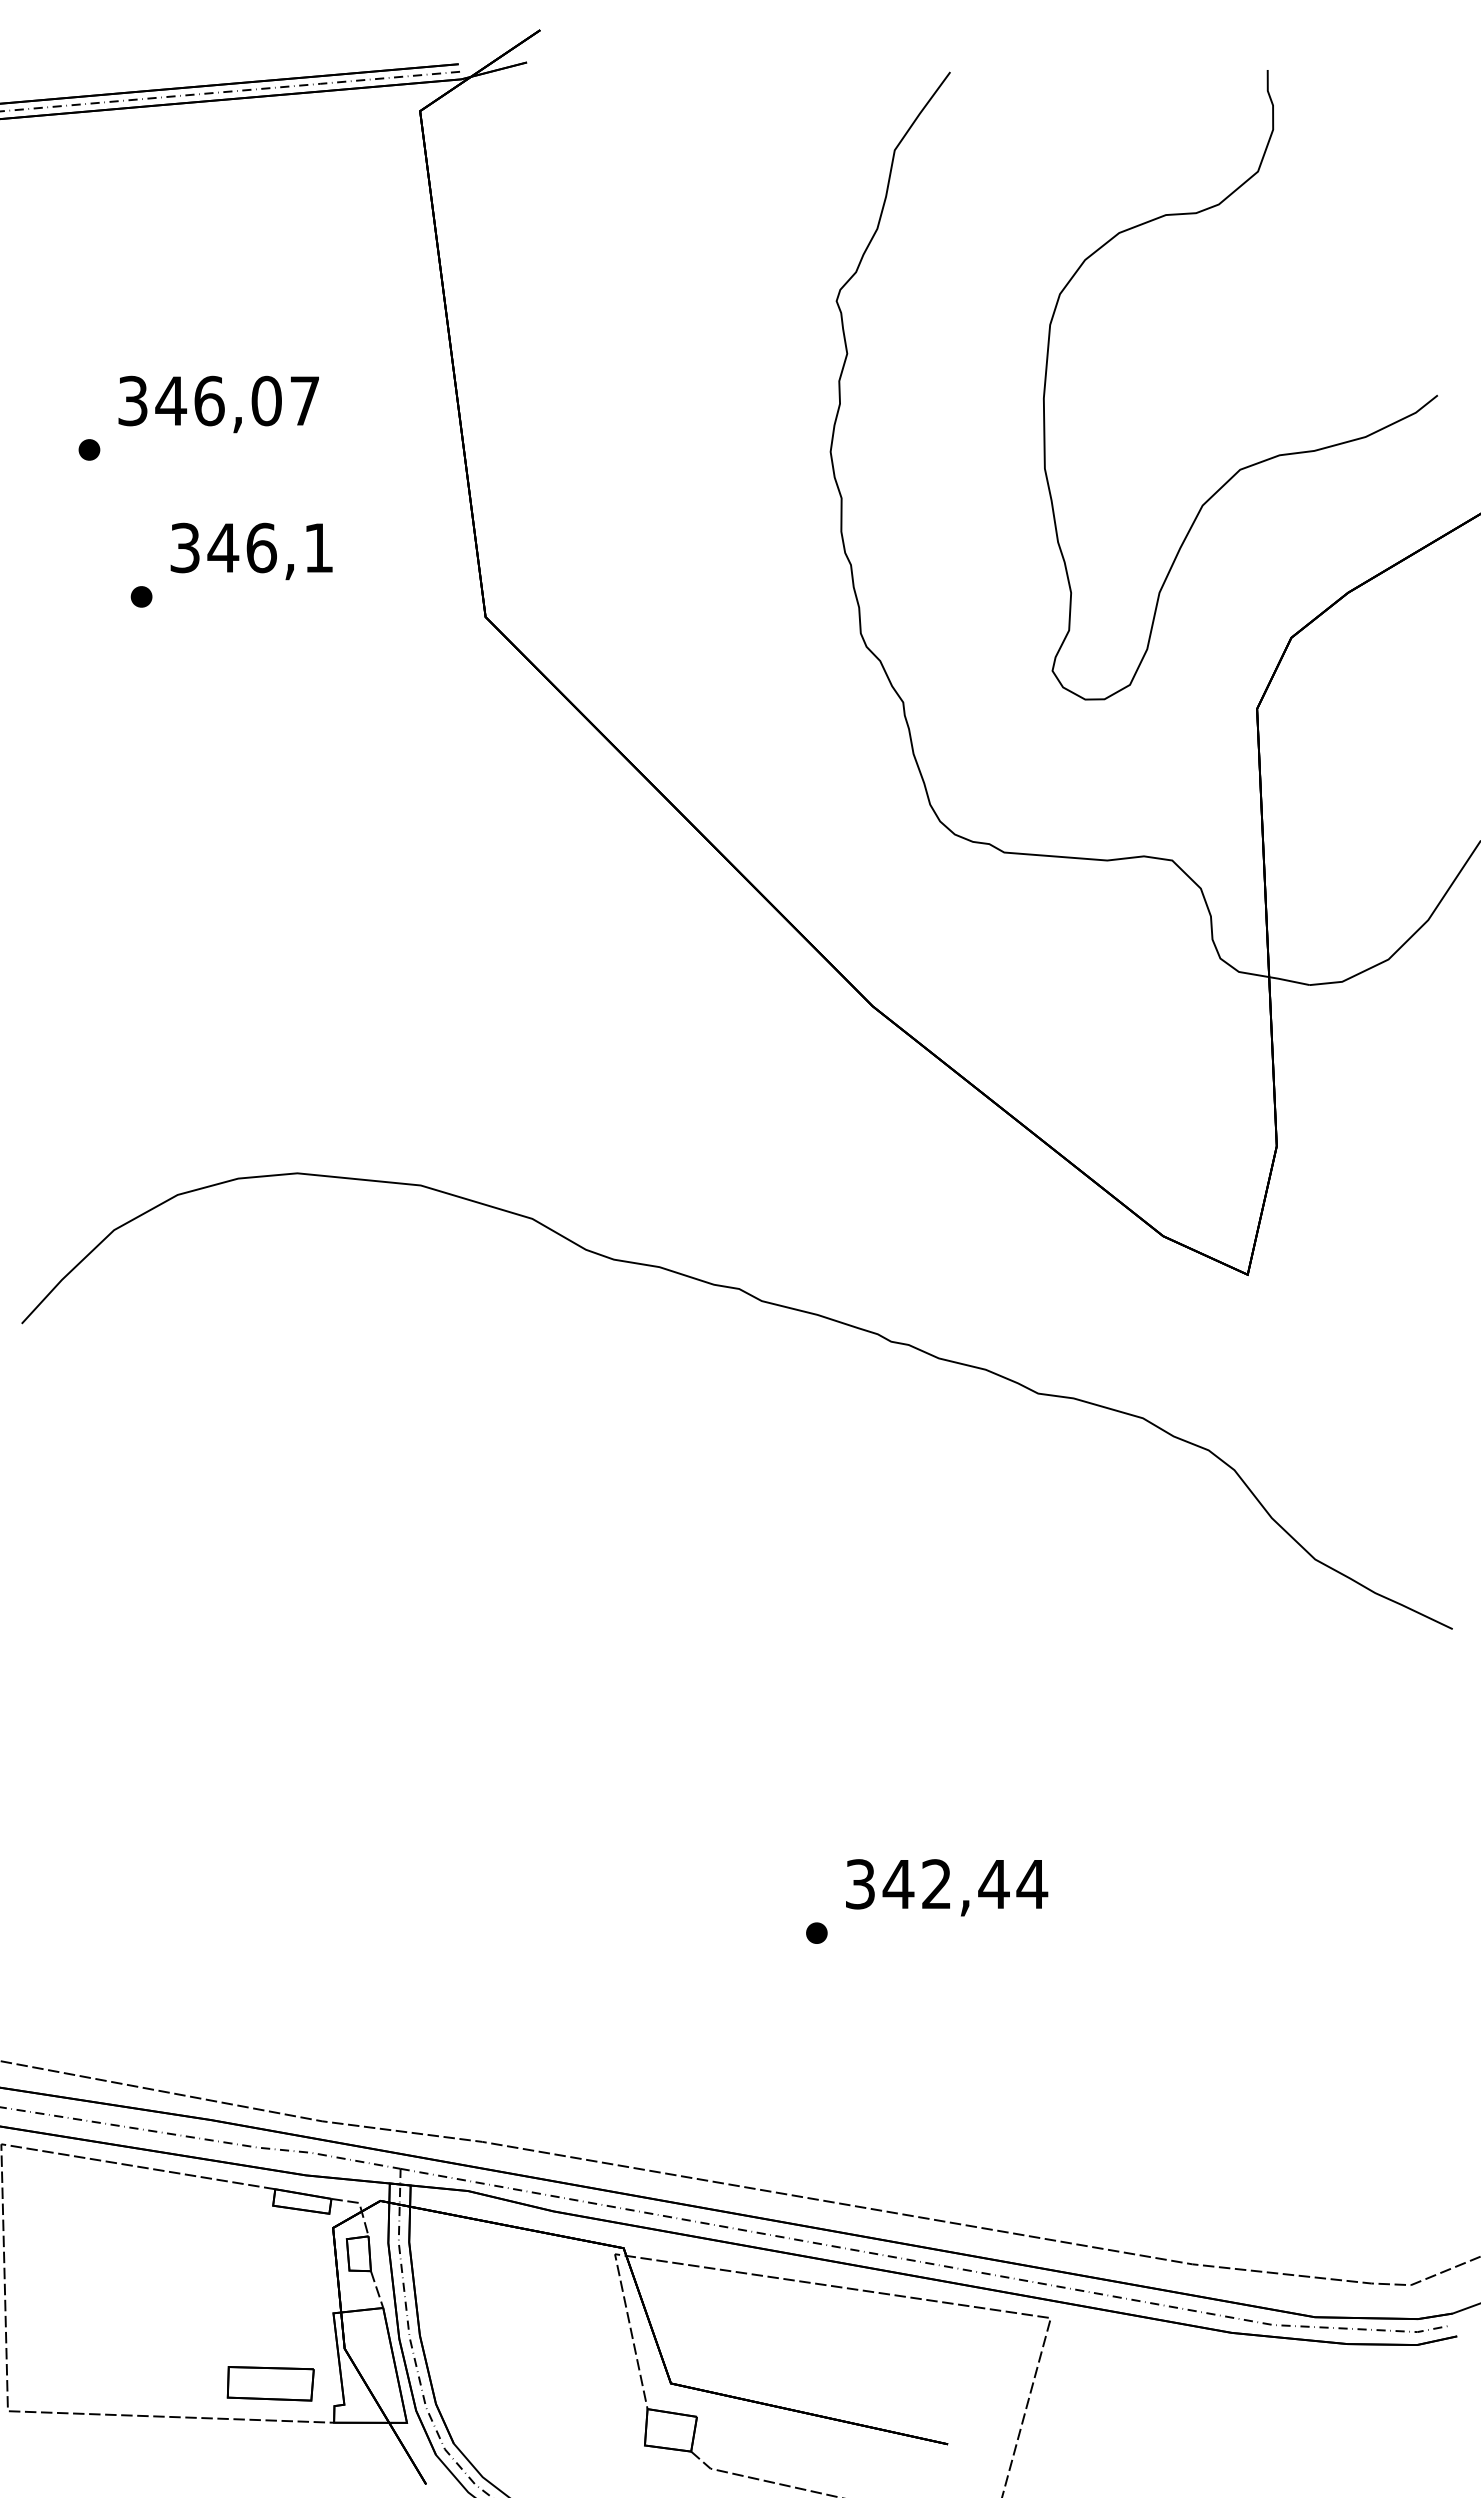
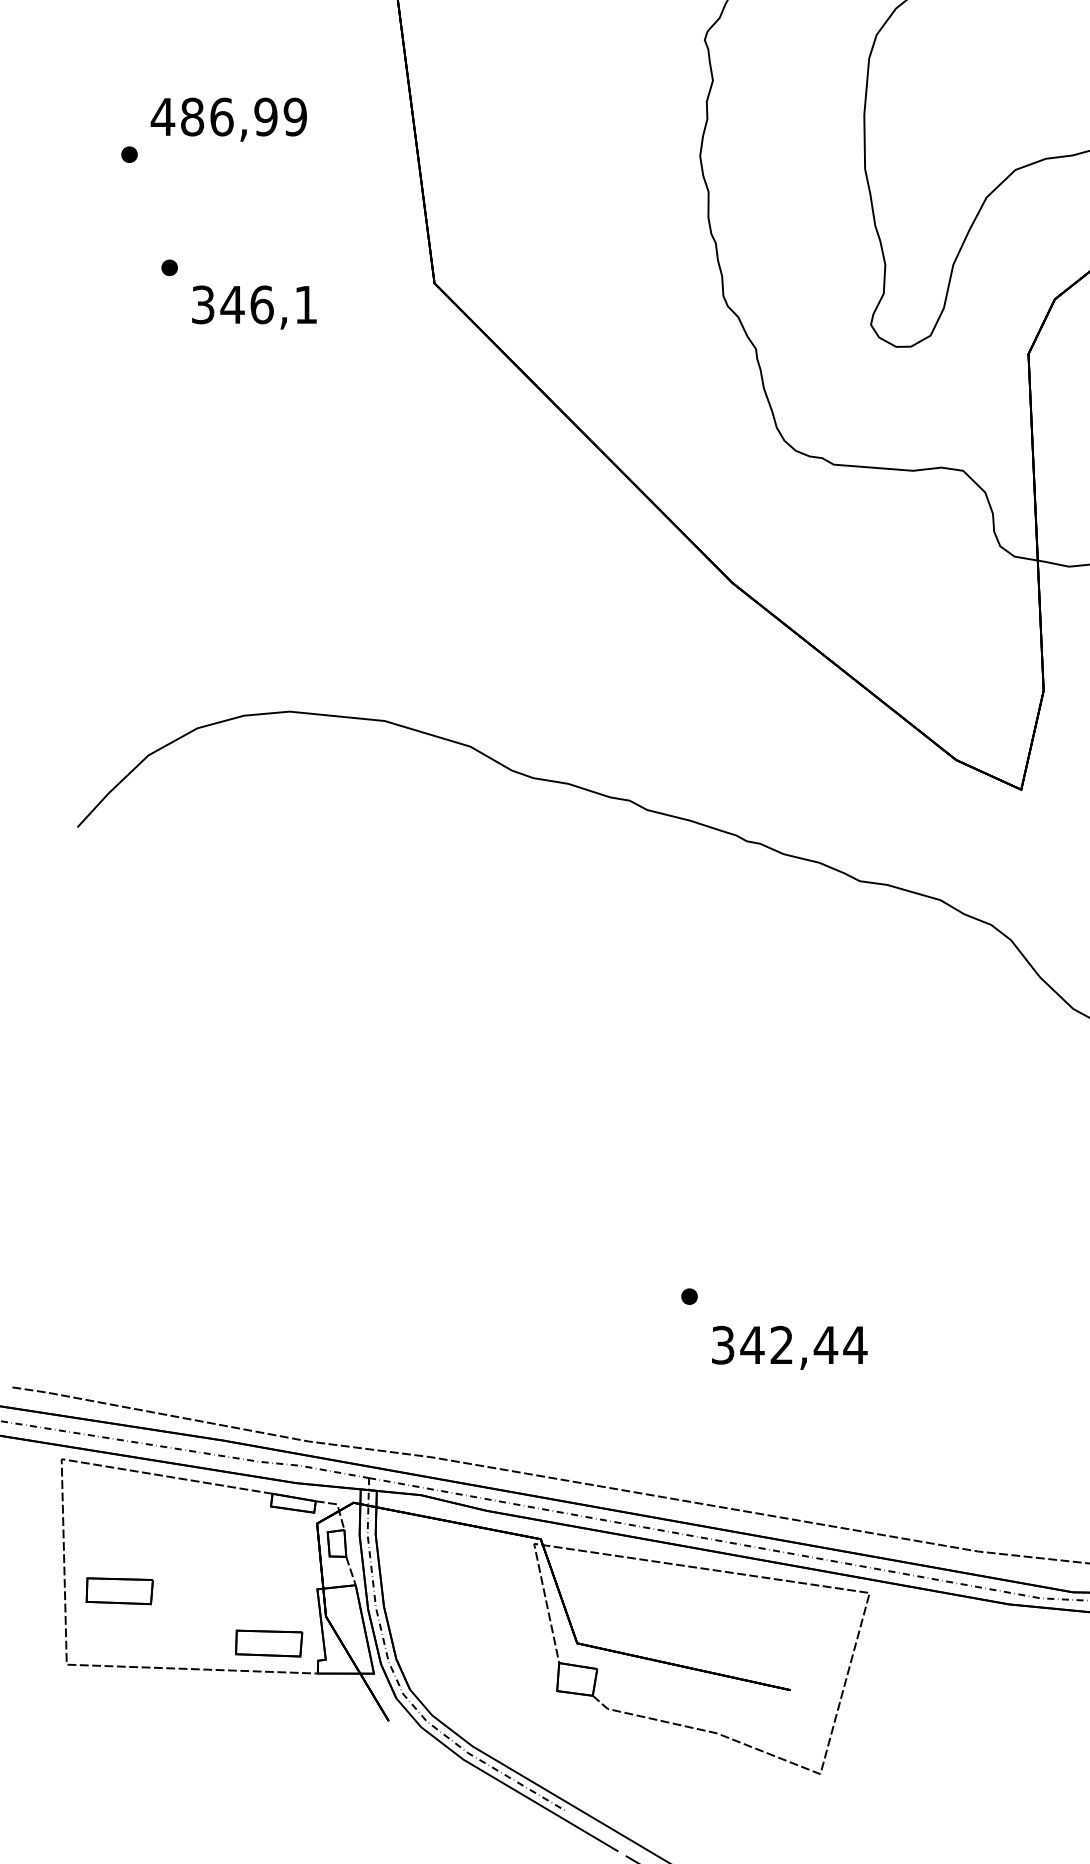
text: (218, 400) -> (228, 116), 346,07 -> 486,99
text: (251, 551) -> (254, 307), moved
text: (947, 1887) -> (790, 1347), moved
part: (76, 2315) -> (119, 1591), added

